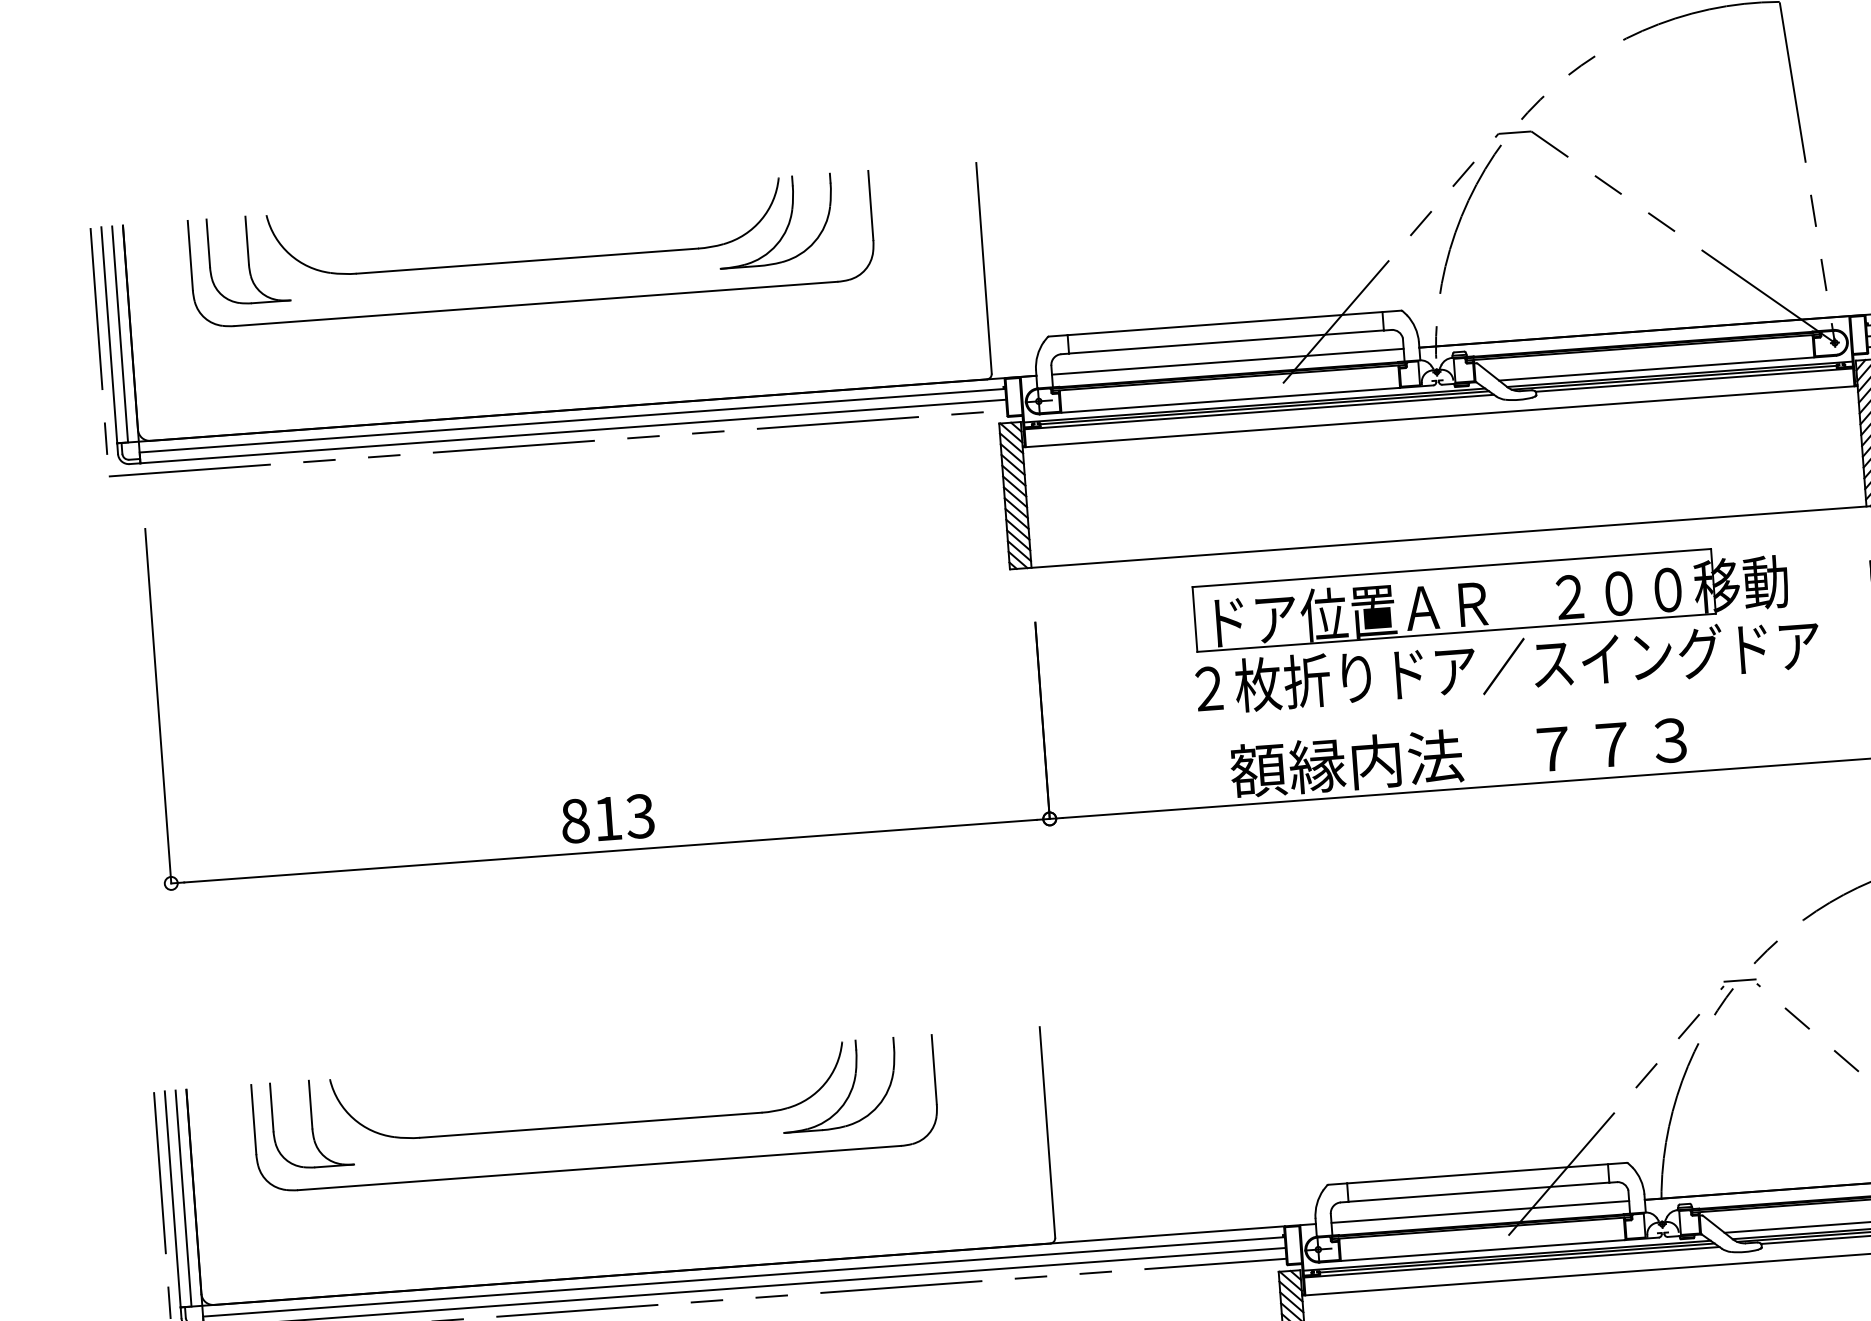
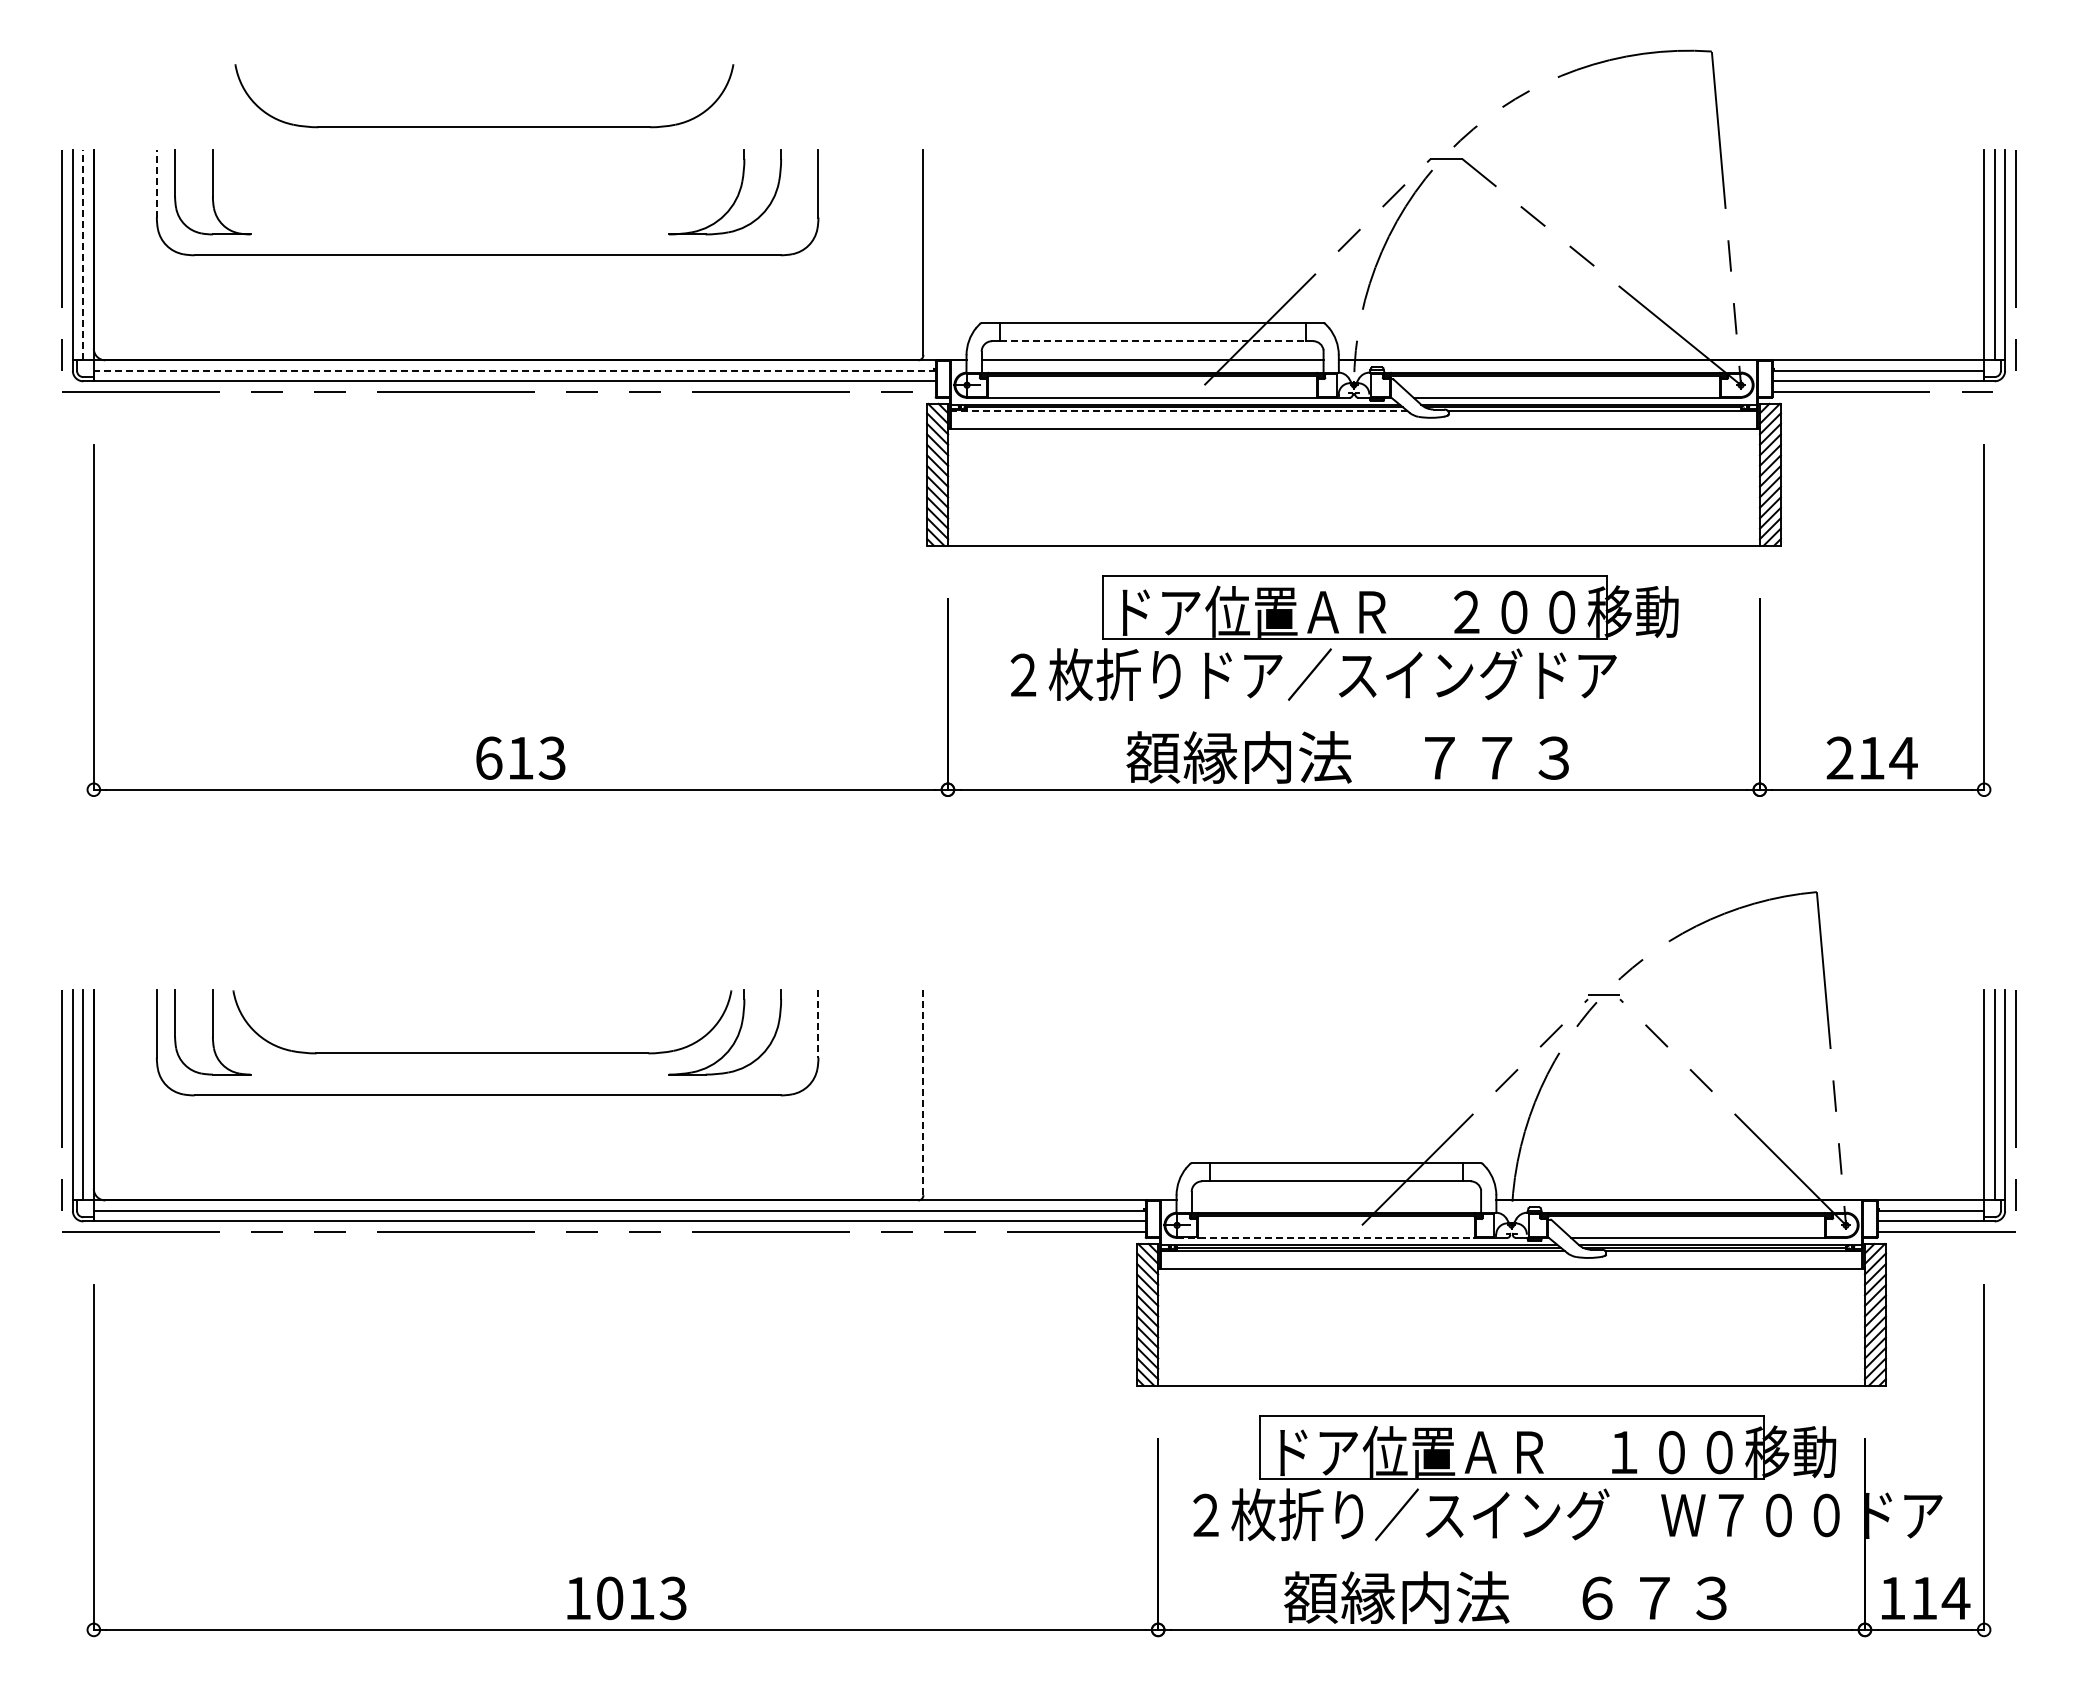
line: (189, 255) -> (156, 183), solid -> dashed
part: (527, 260) -> (484, 126), moved
line: (120, 333) -> (83, 254), solid -> dashed
line: (1227, 342) -> (1153, 341), solid -> dashed
line: (1259, 412) -> (1179, 411), solid -> dashed
line: (572, 420) -> (514, 370), solid -> dashed
text: (1507, 666) -> (1313, 674), moved
text: (574, 820) -> (488, 757), 813 -> 613
line: (934, 1070) -> (818, 1024), solid -> dashed
line: (1047, 1133) -> (923, 1093), solid -> dashed
line: (1480, 1212) -> (1336, 1200), removed
line: (1471, 1250) -> (1325, 1237), solid -> dashed

